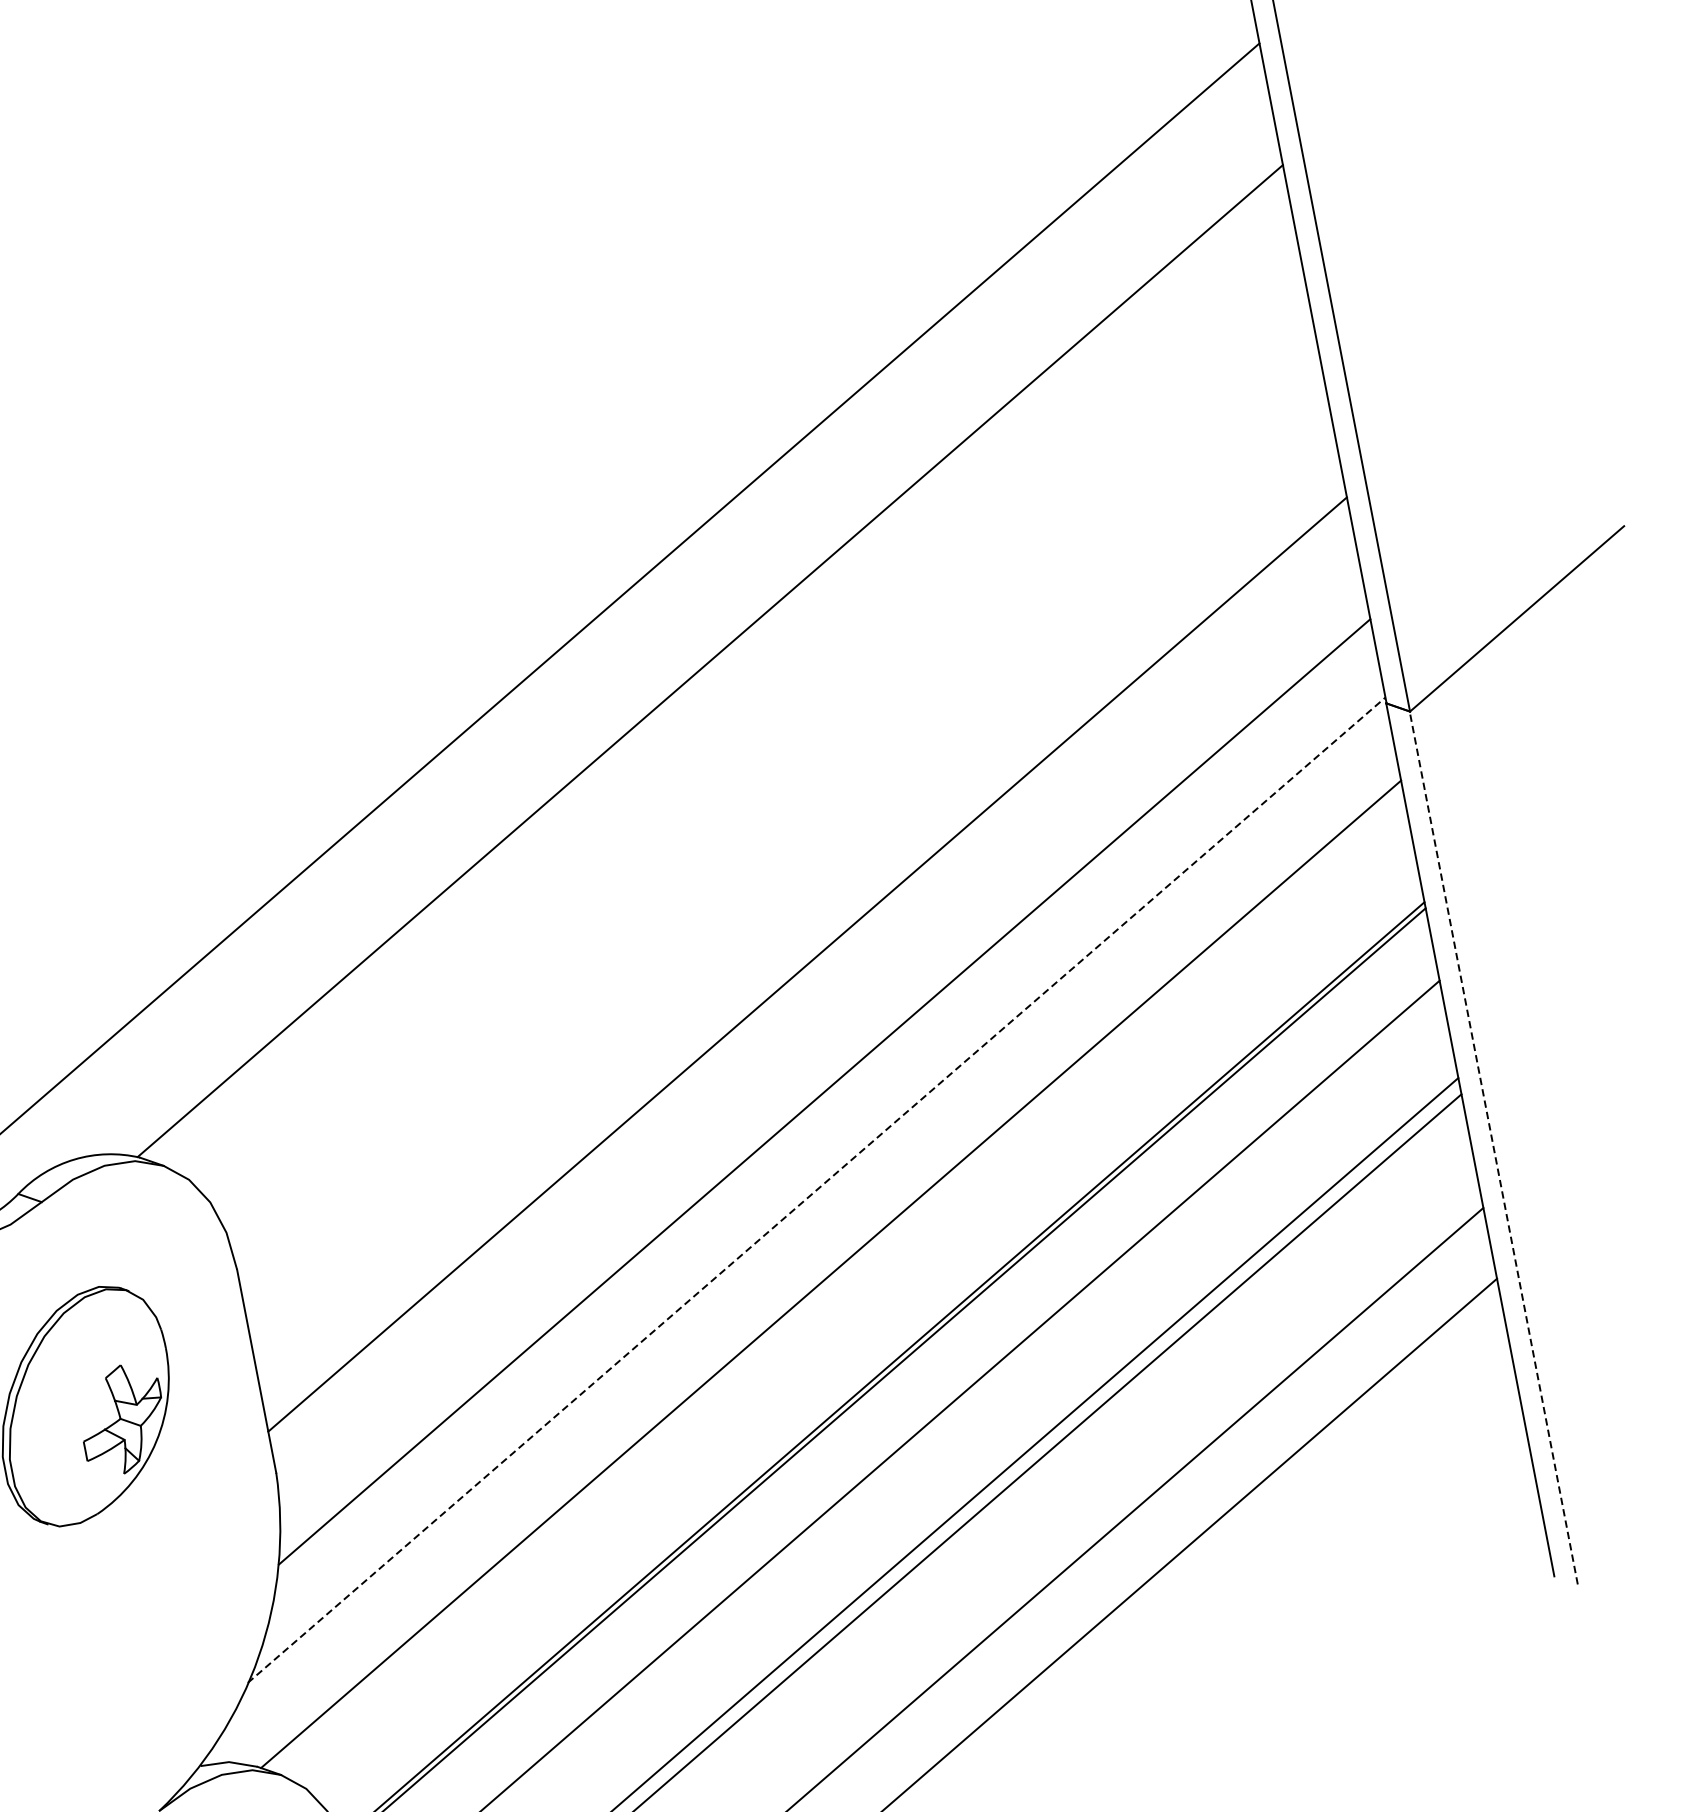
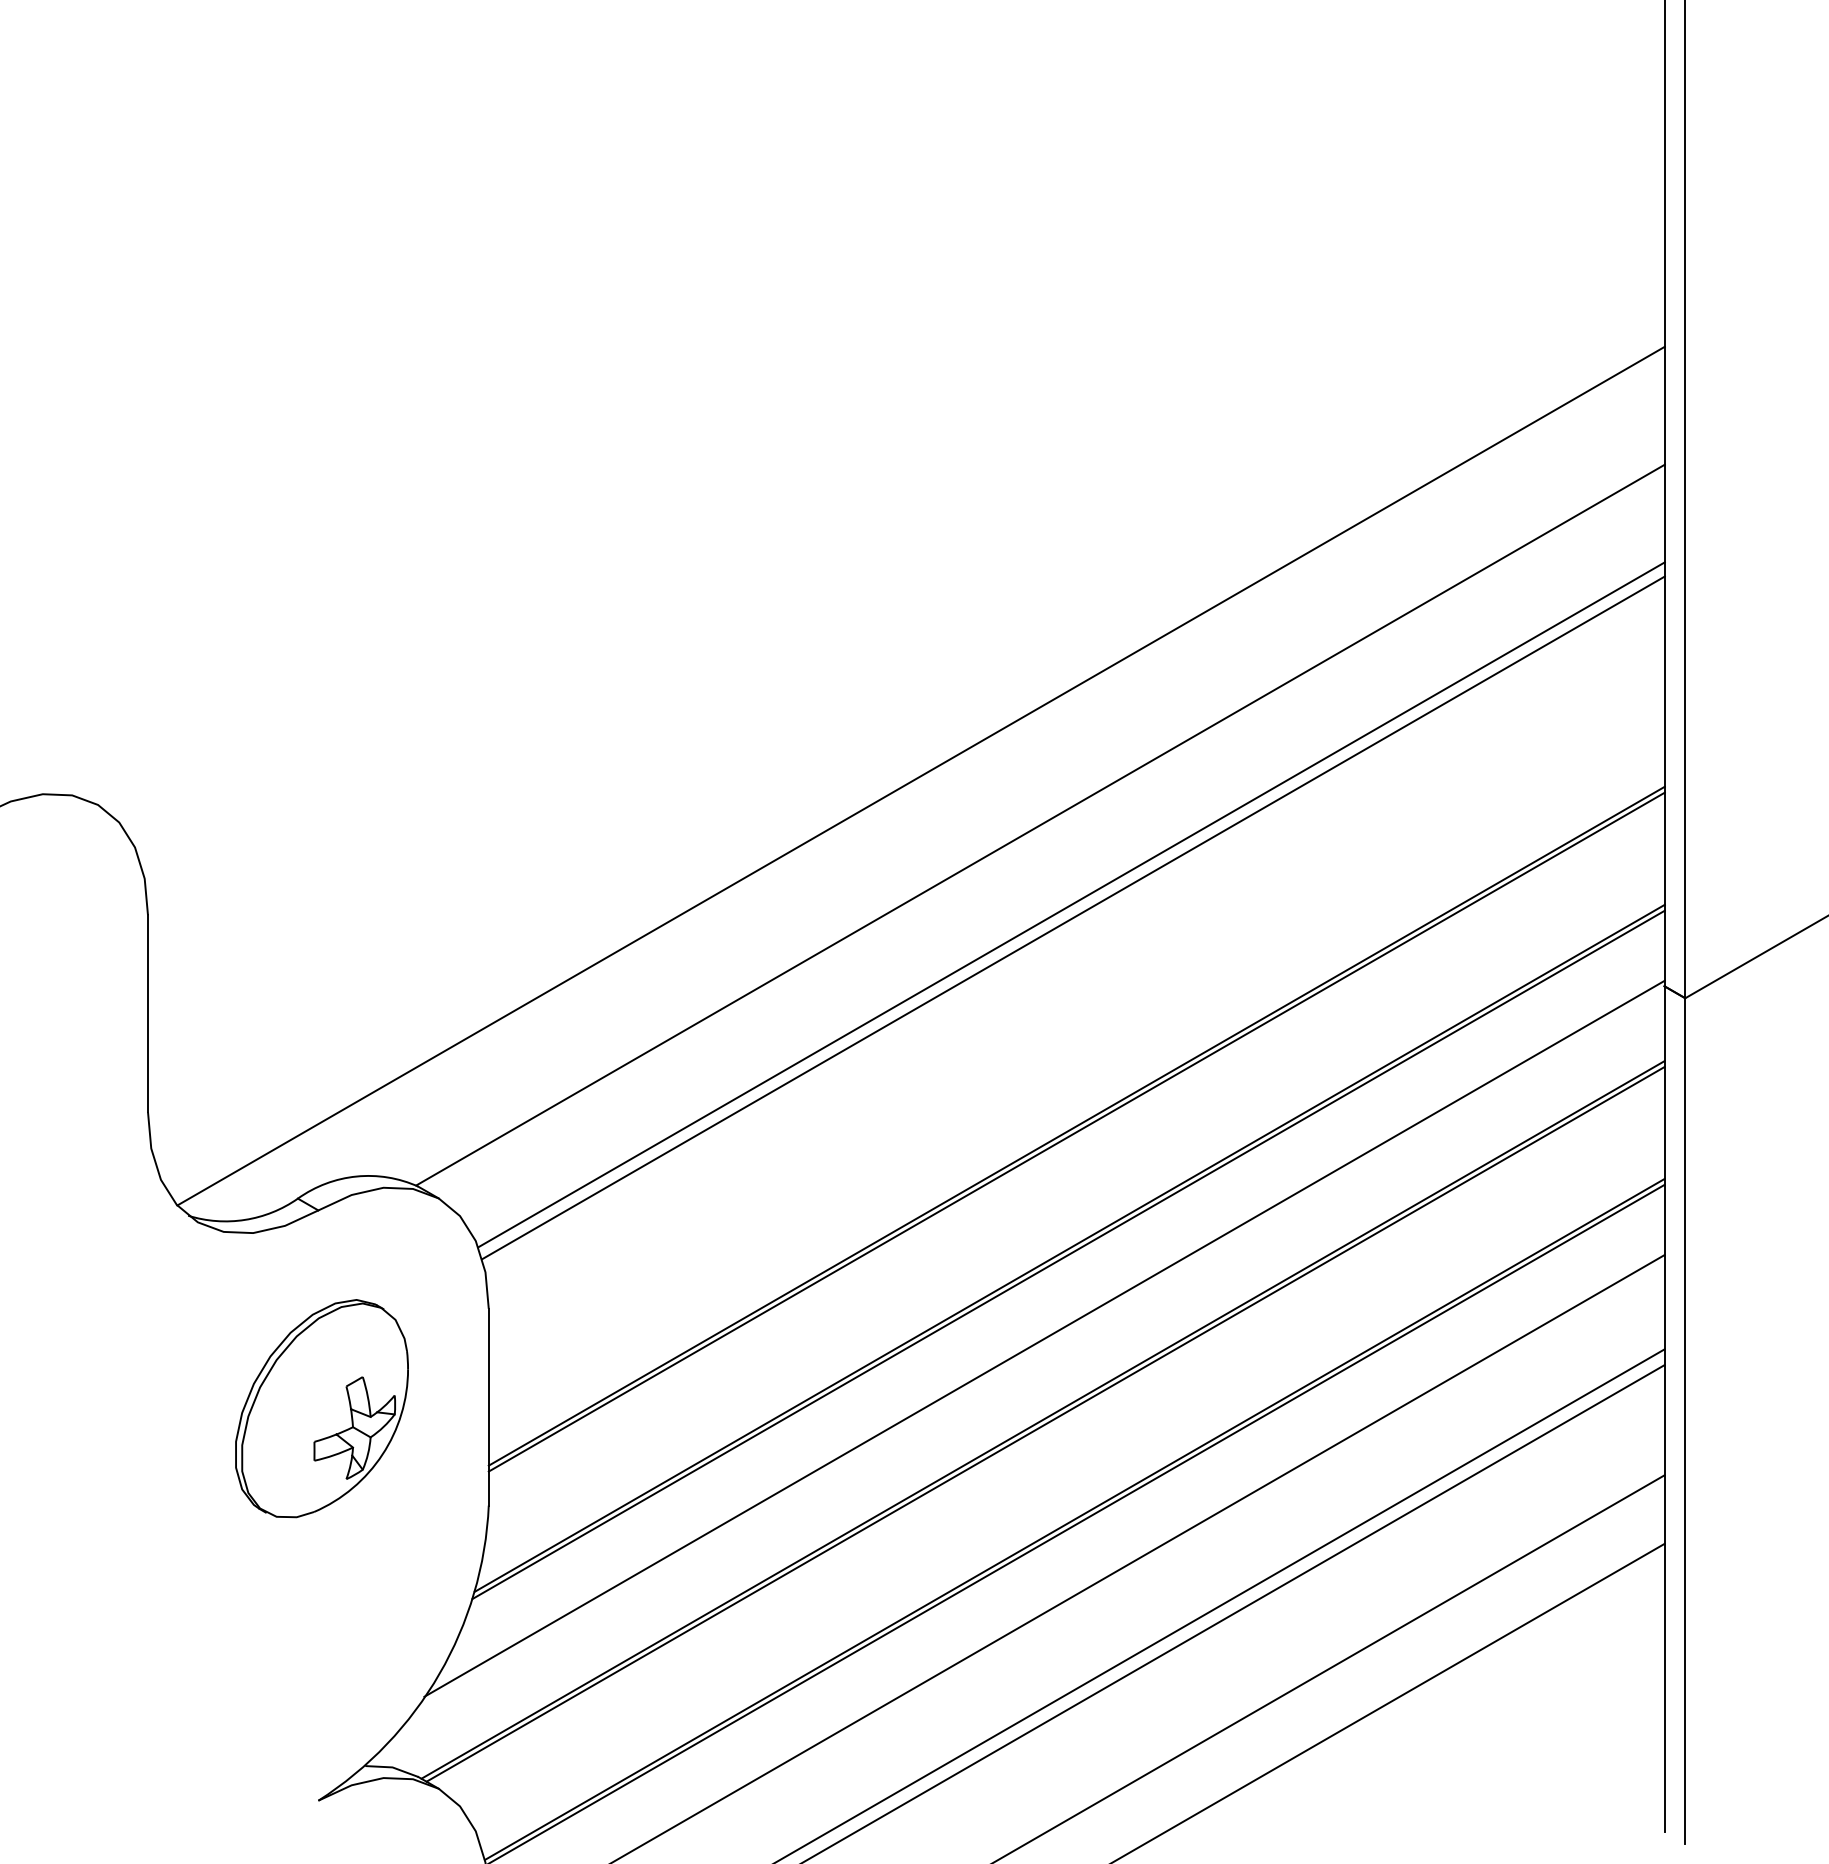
line: (758, 736) -> (1071, 904), added
line: (762, 749) -> (1073, 917), added
line: (808, 970) -> (1076, 1131), added
line: (824, 1098) -> (1068, 1254), added
line: (1493, 1147) -> (1684, 1420), dashed -> solid
line: (817, 1189) -> (1045, 1338), dashed -> solid
line: (834, 1278) -> (1045, 1424), added

